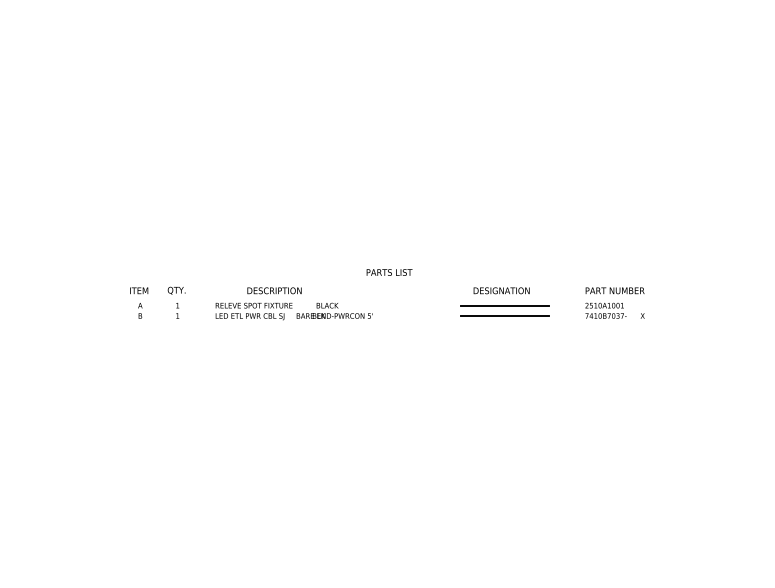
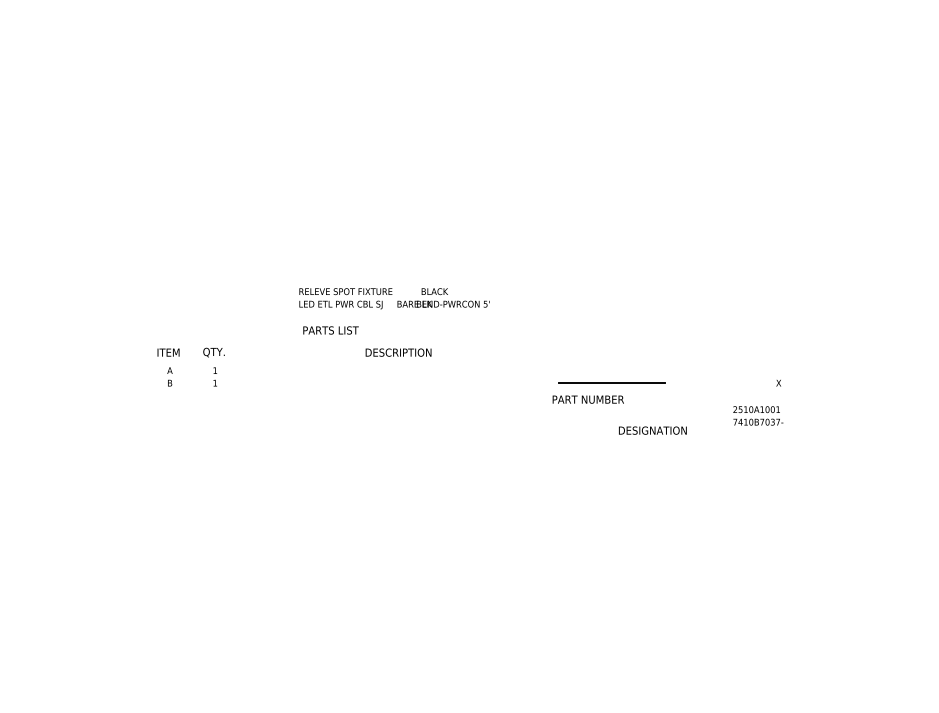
text: (389, 272) -> (330, 330), moved
text: (274, 290) -> (398, 352), moved
text: (501, 290) -> (652, 430), moved
text: (614, 290) -> (587, 399), moved
line: (505, 305) -> (612, 370), removed
text: (606, 310) -> (758, 415), moved
text: (294, 311) -> (394, 298), moved

